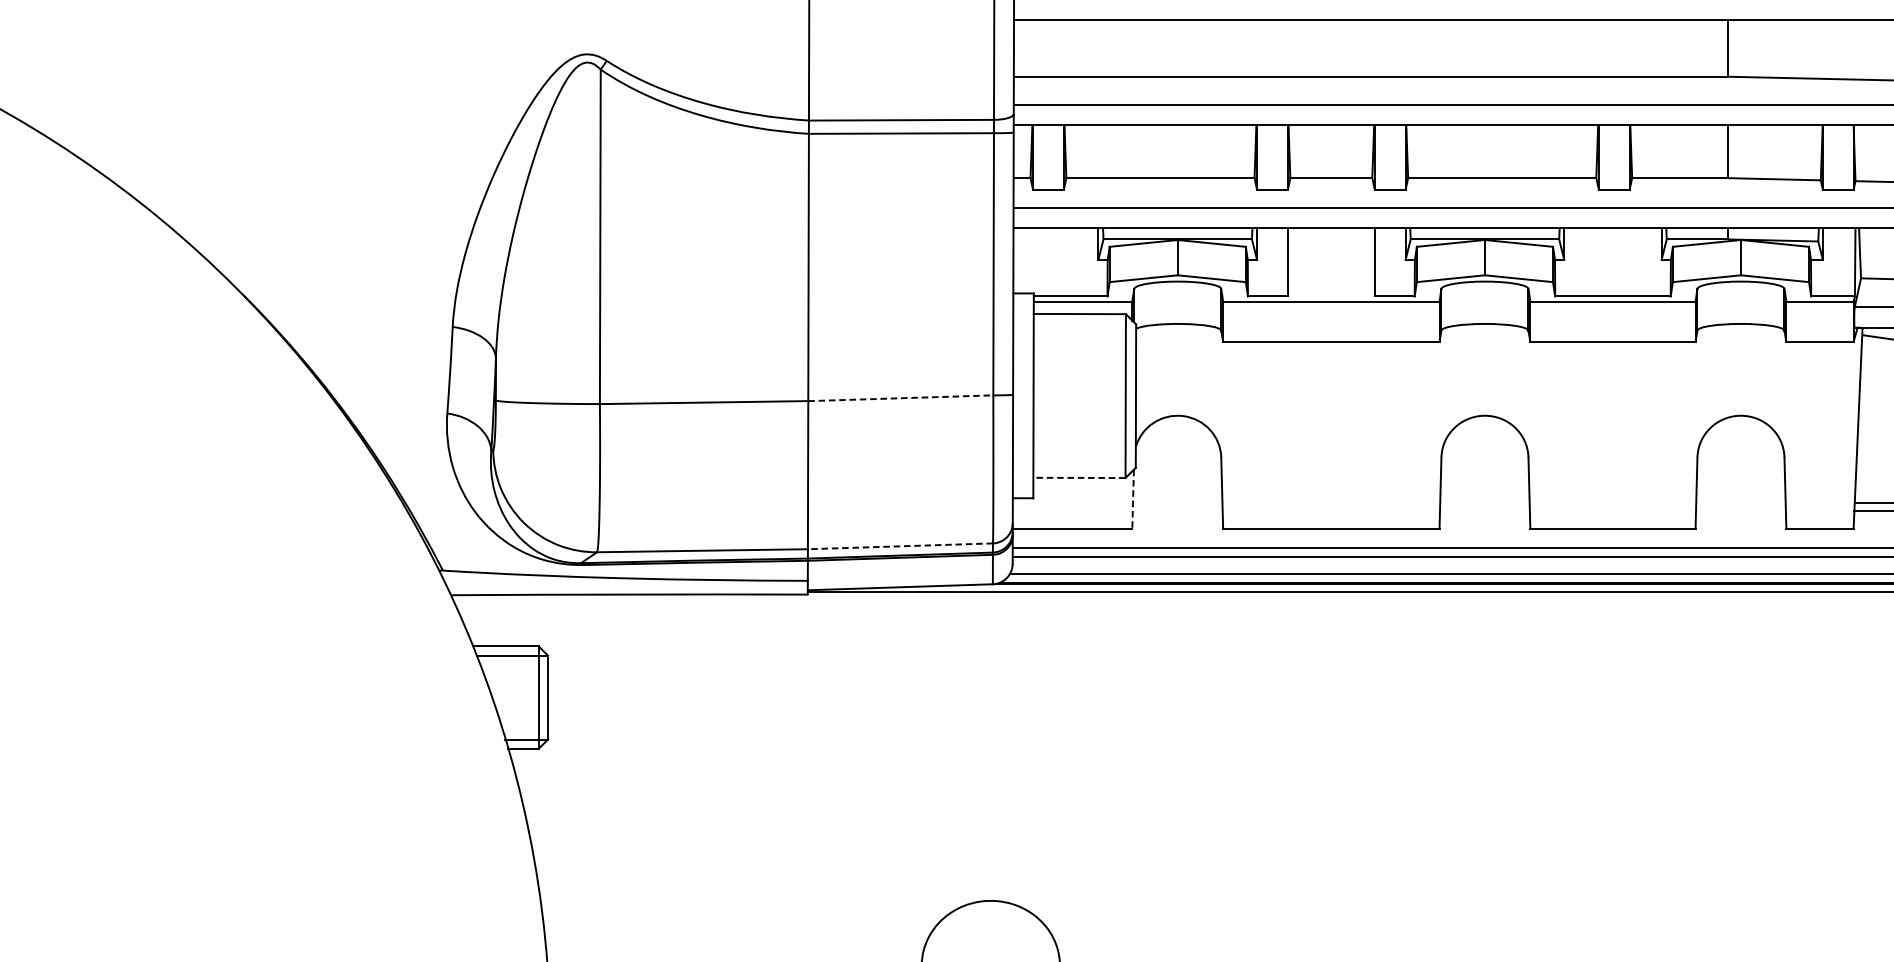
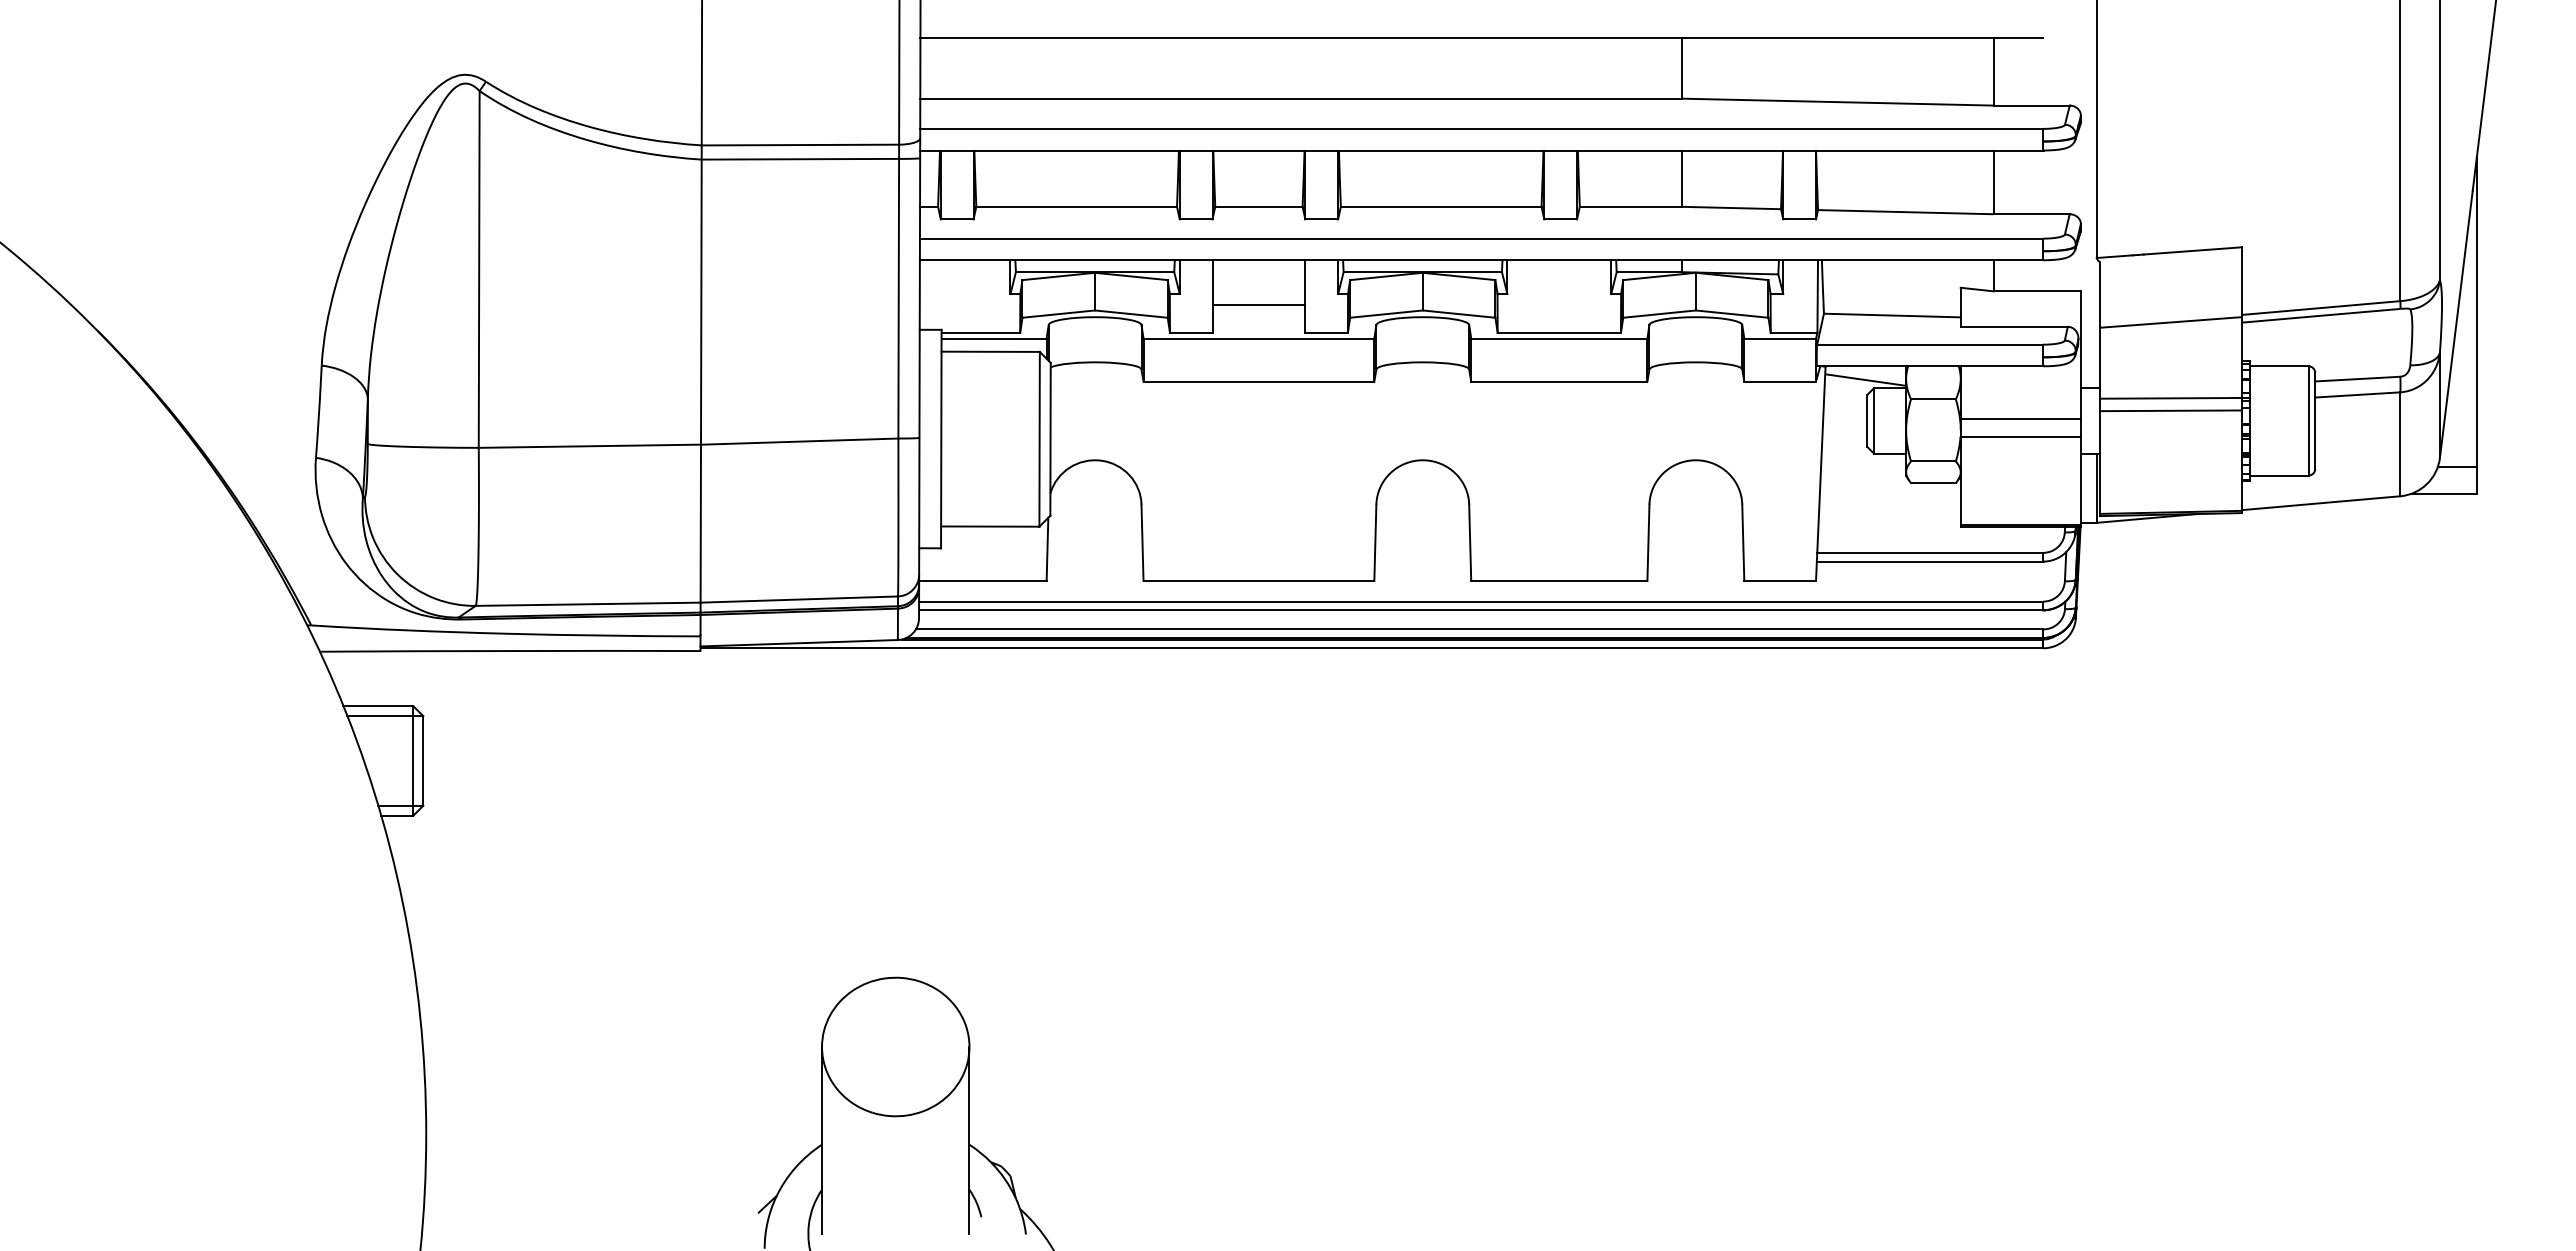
line: (1330, 269) -> (1258, 304), added
line: (900, 398) -> (799, 441), dashed -> solid
line: (1078, 477) -> (989, 526), dashed -> solid
line: (1133, 499) -> (1047, 549), dashed -> solid
line: (900, 546) -> (799, 599), dashed -> solid

